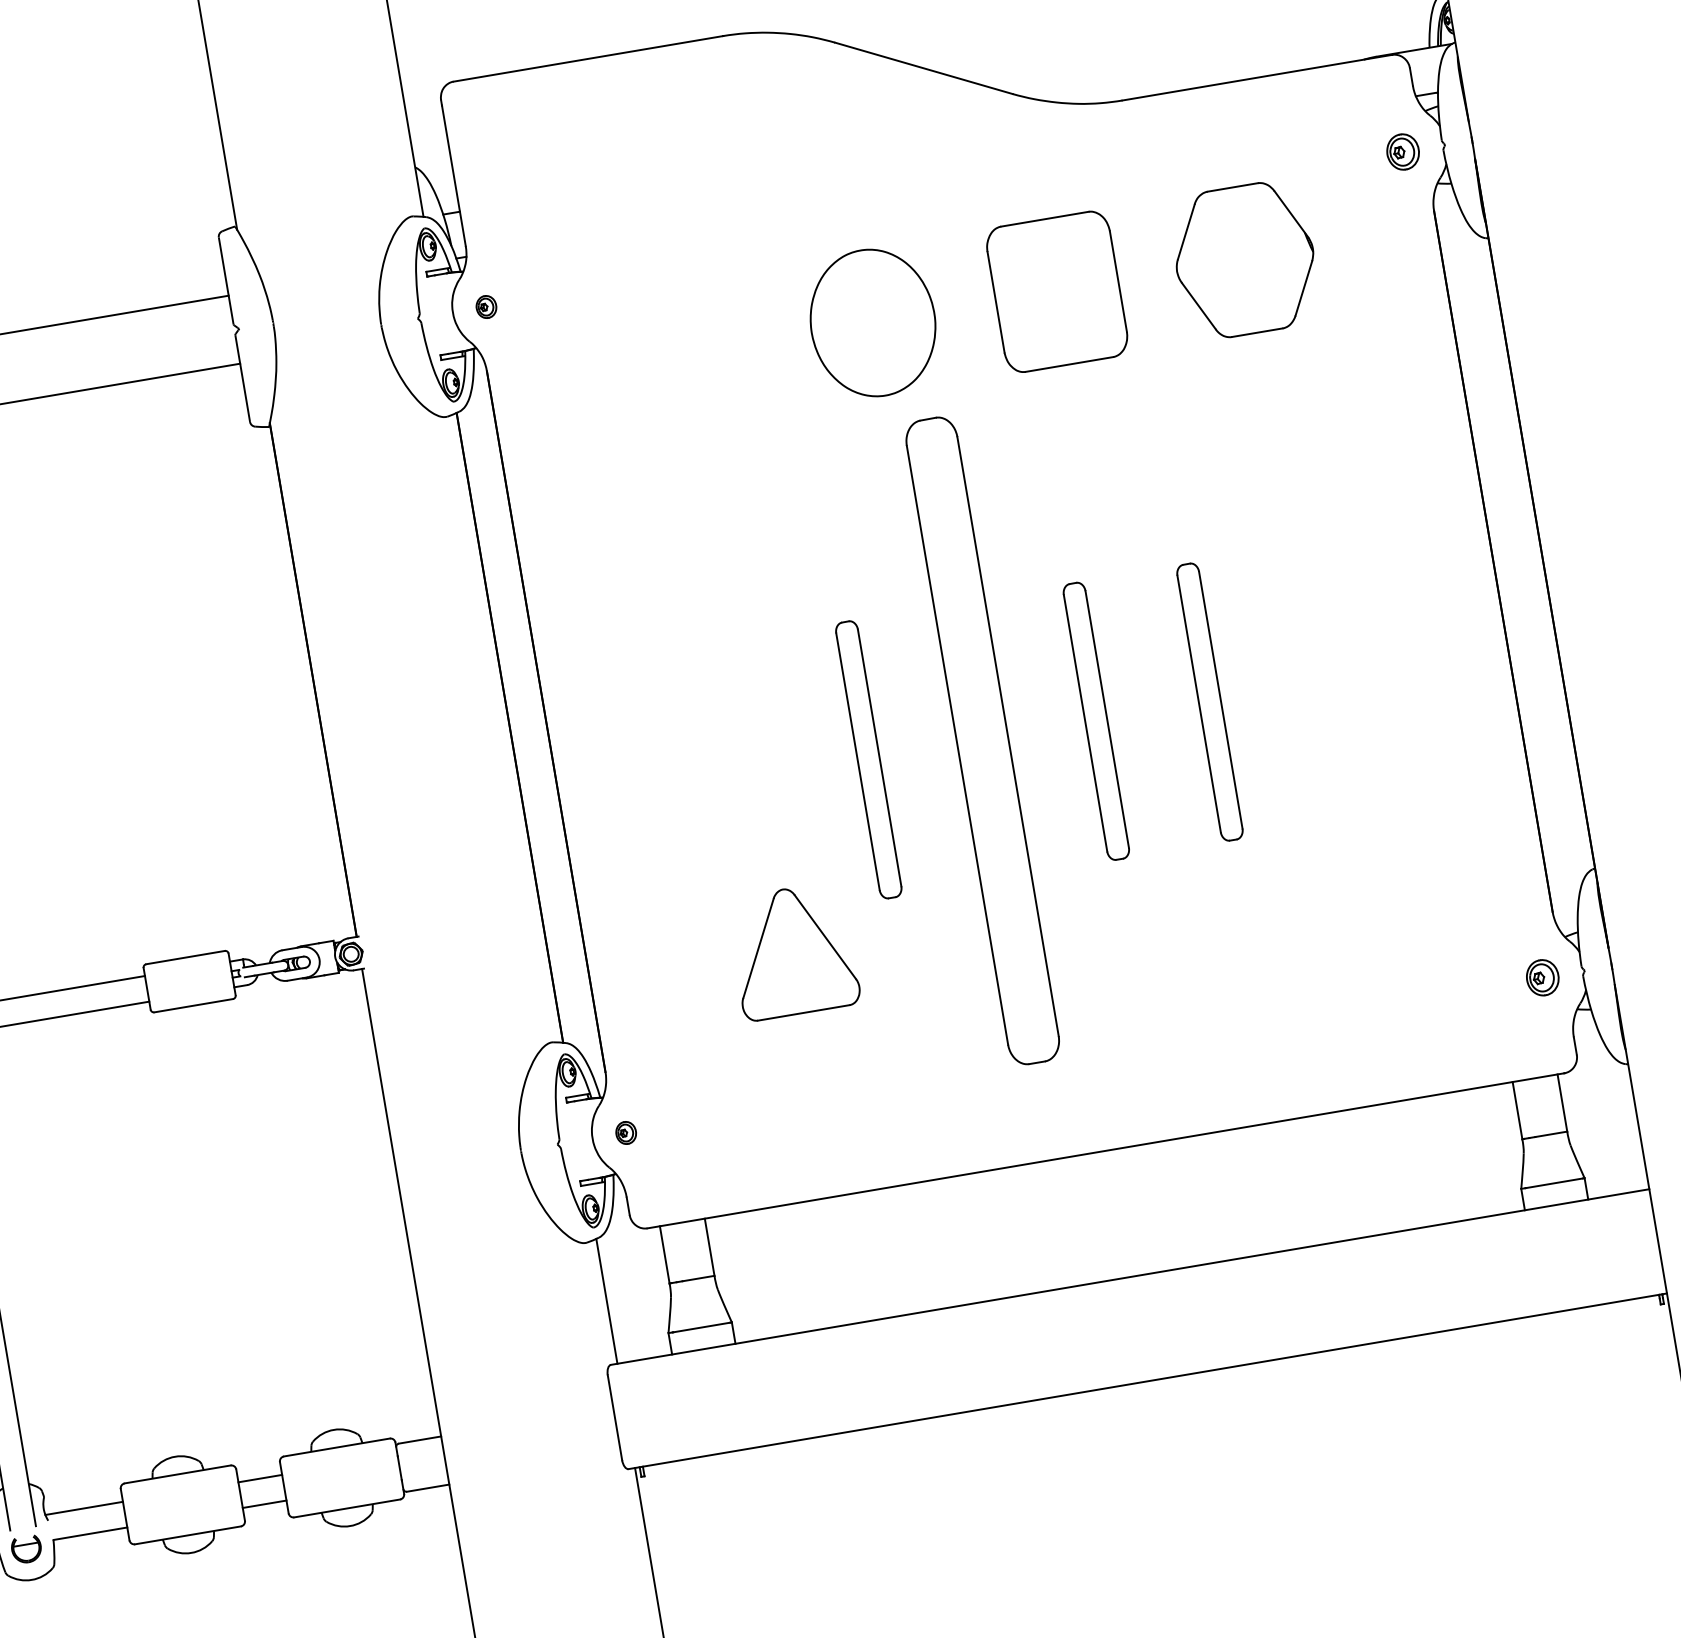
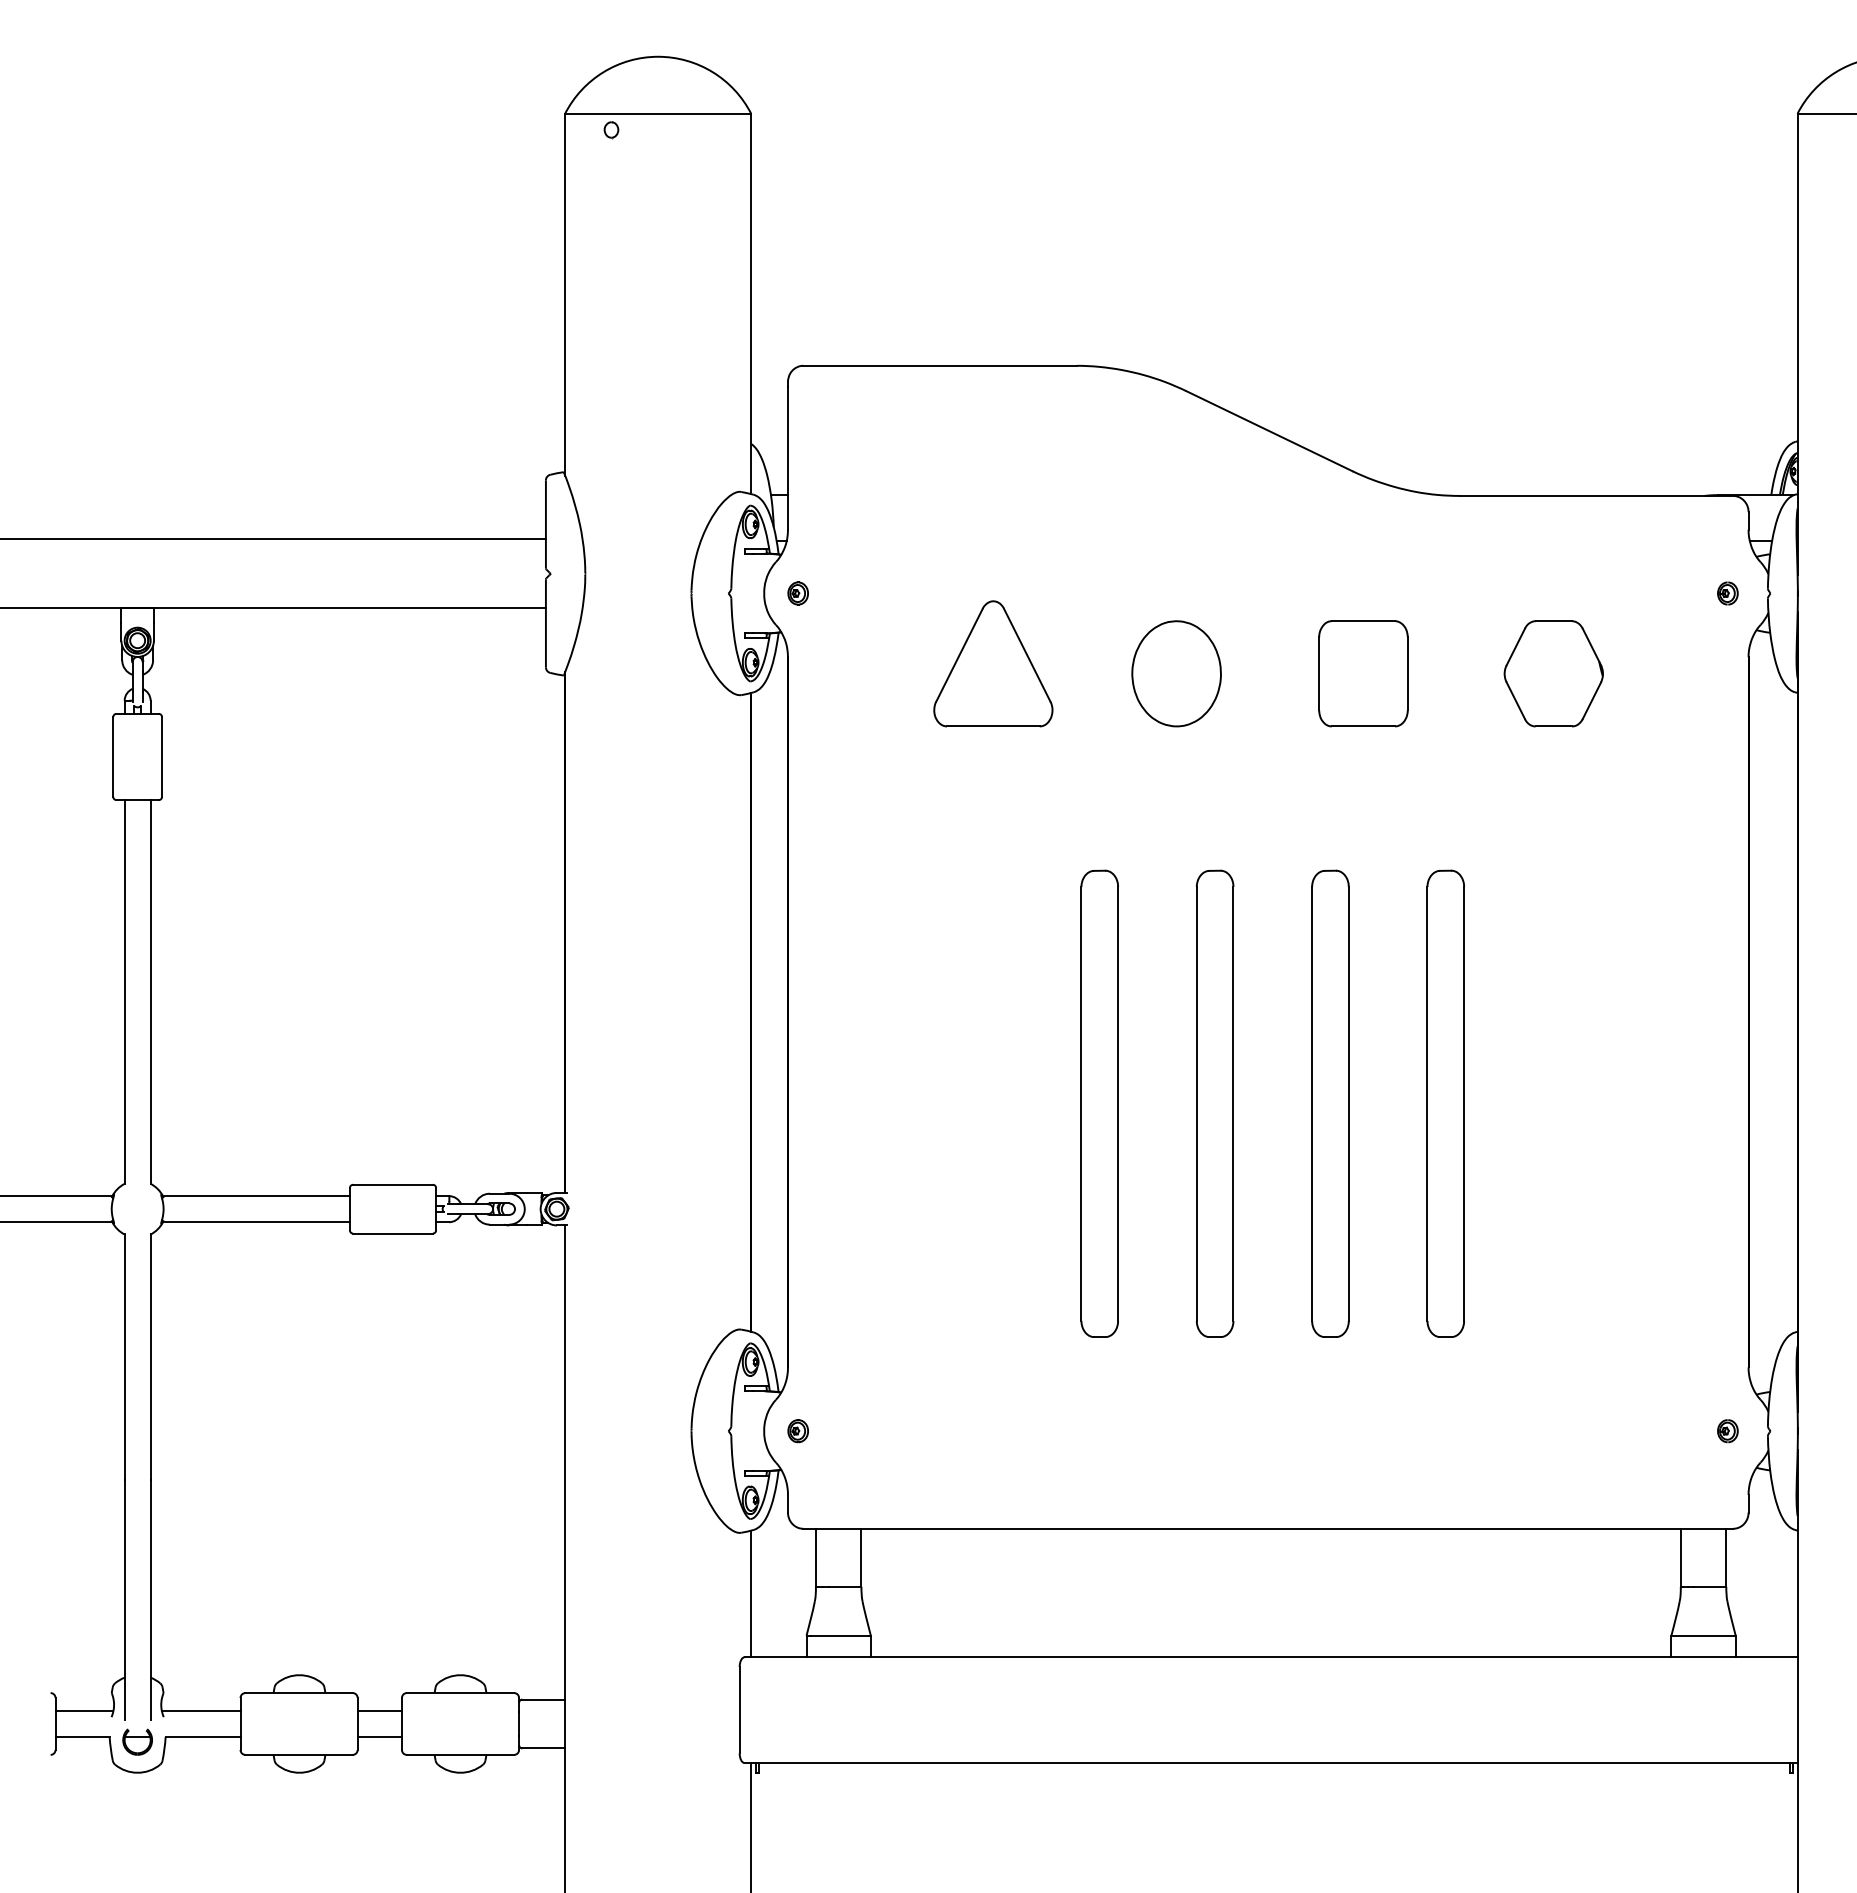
part: (1402, 152) -> (1727, 593), size x0.62
part: (1244, 259) -> (1553, 673), size x0.71
part: (1057, 291) -> (1363, 673), size x0.71
part: (872, 322) -> (1176, 673), size x0.71
part: (1209, 701) -> (1445, 1103), size x1.67
part: (1096, 721) -> (1330, 1103), size x1.67
part: (981, 740) -> (1214, 1103), size x0.71
part: (868, 759) -> (1099, 1103), size x1.67
part: (793, 950) -> (993, 663), moved
part: (1542, 978) -> (1727, 1431), size x0.62

